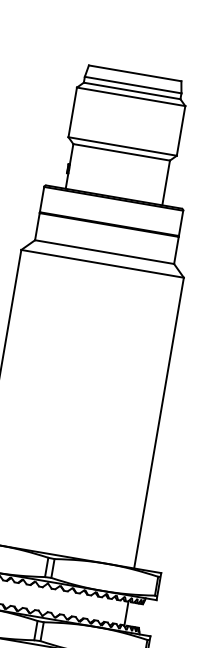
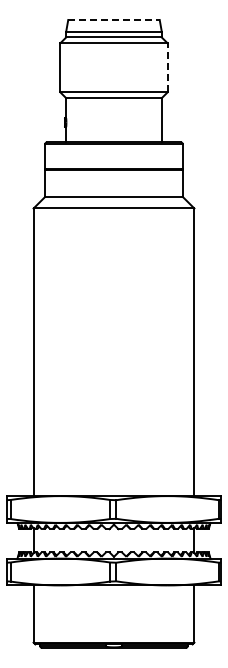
line: (134, 73) -> (113, 20), solid -> dashed
line: (181, 130) -> (167, 67), solid -> dashed

